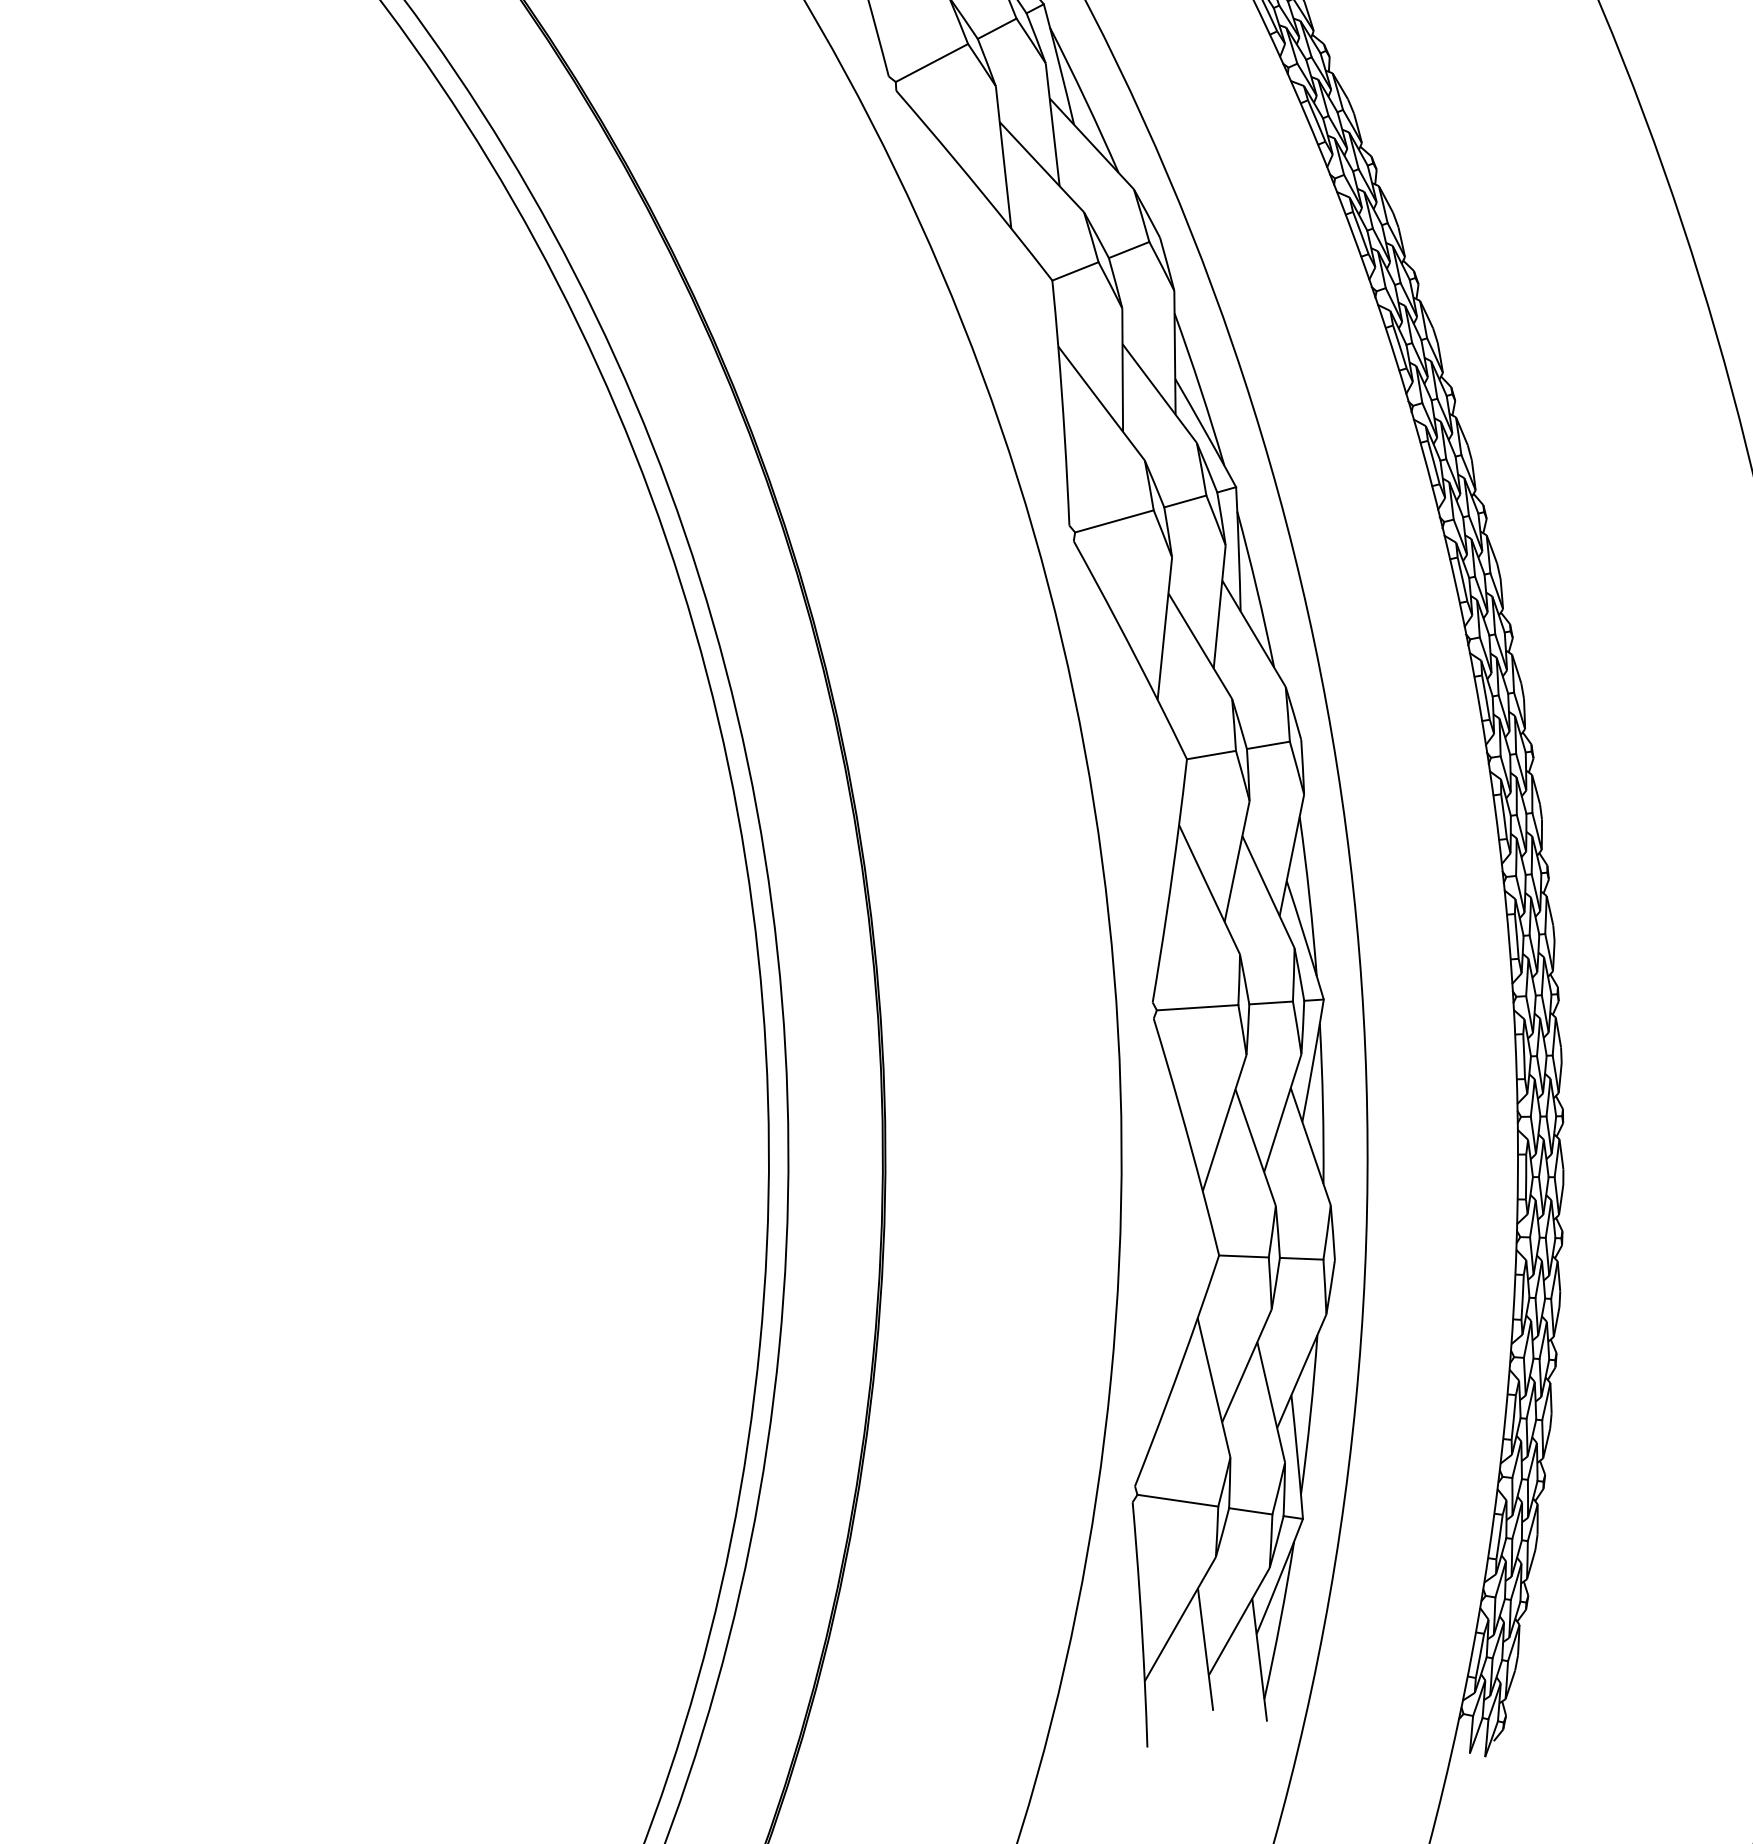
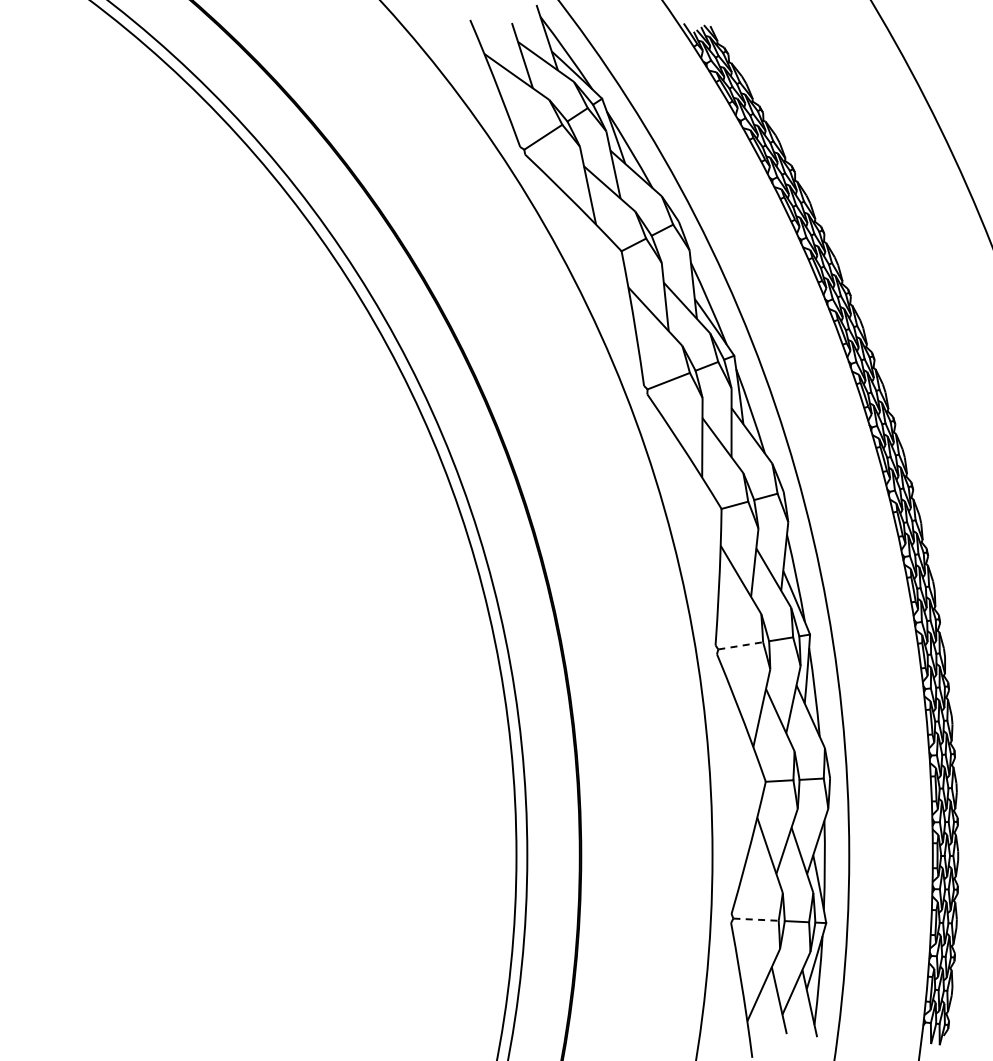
line: (1197, 1007) -> (740, 645), solid -> dashed
line: (1178, 1500) -> (756, 919), solid -> dashed

